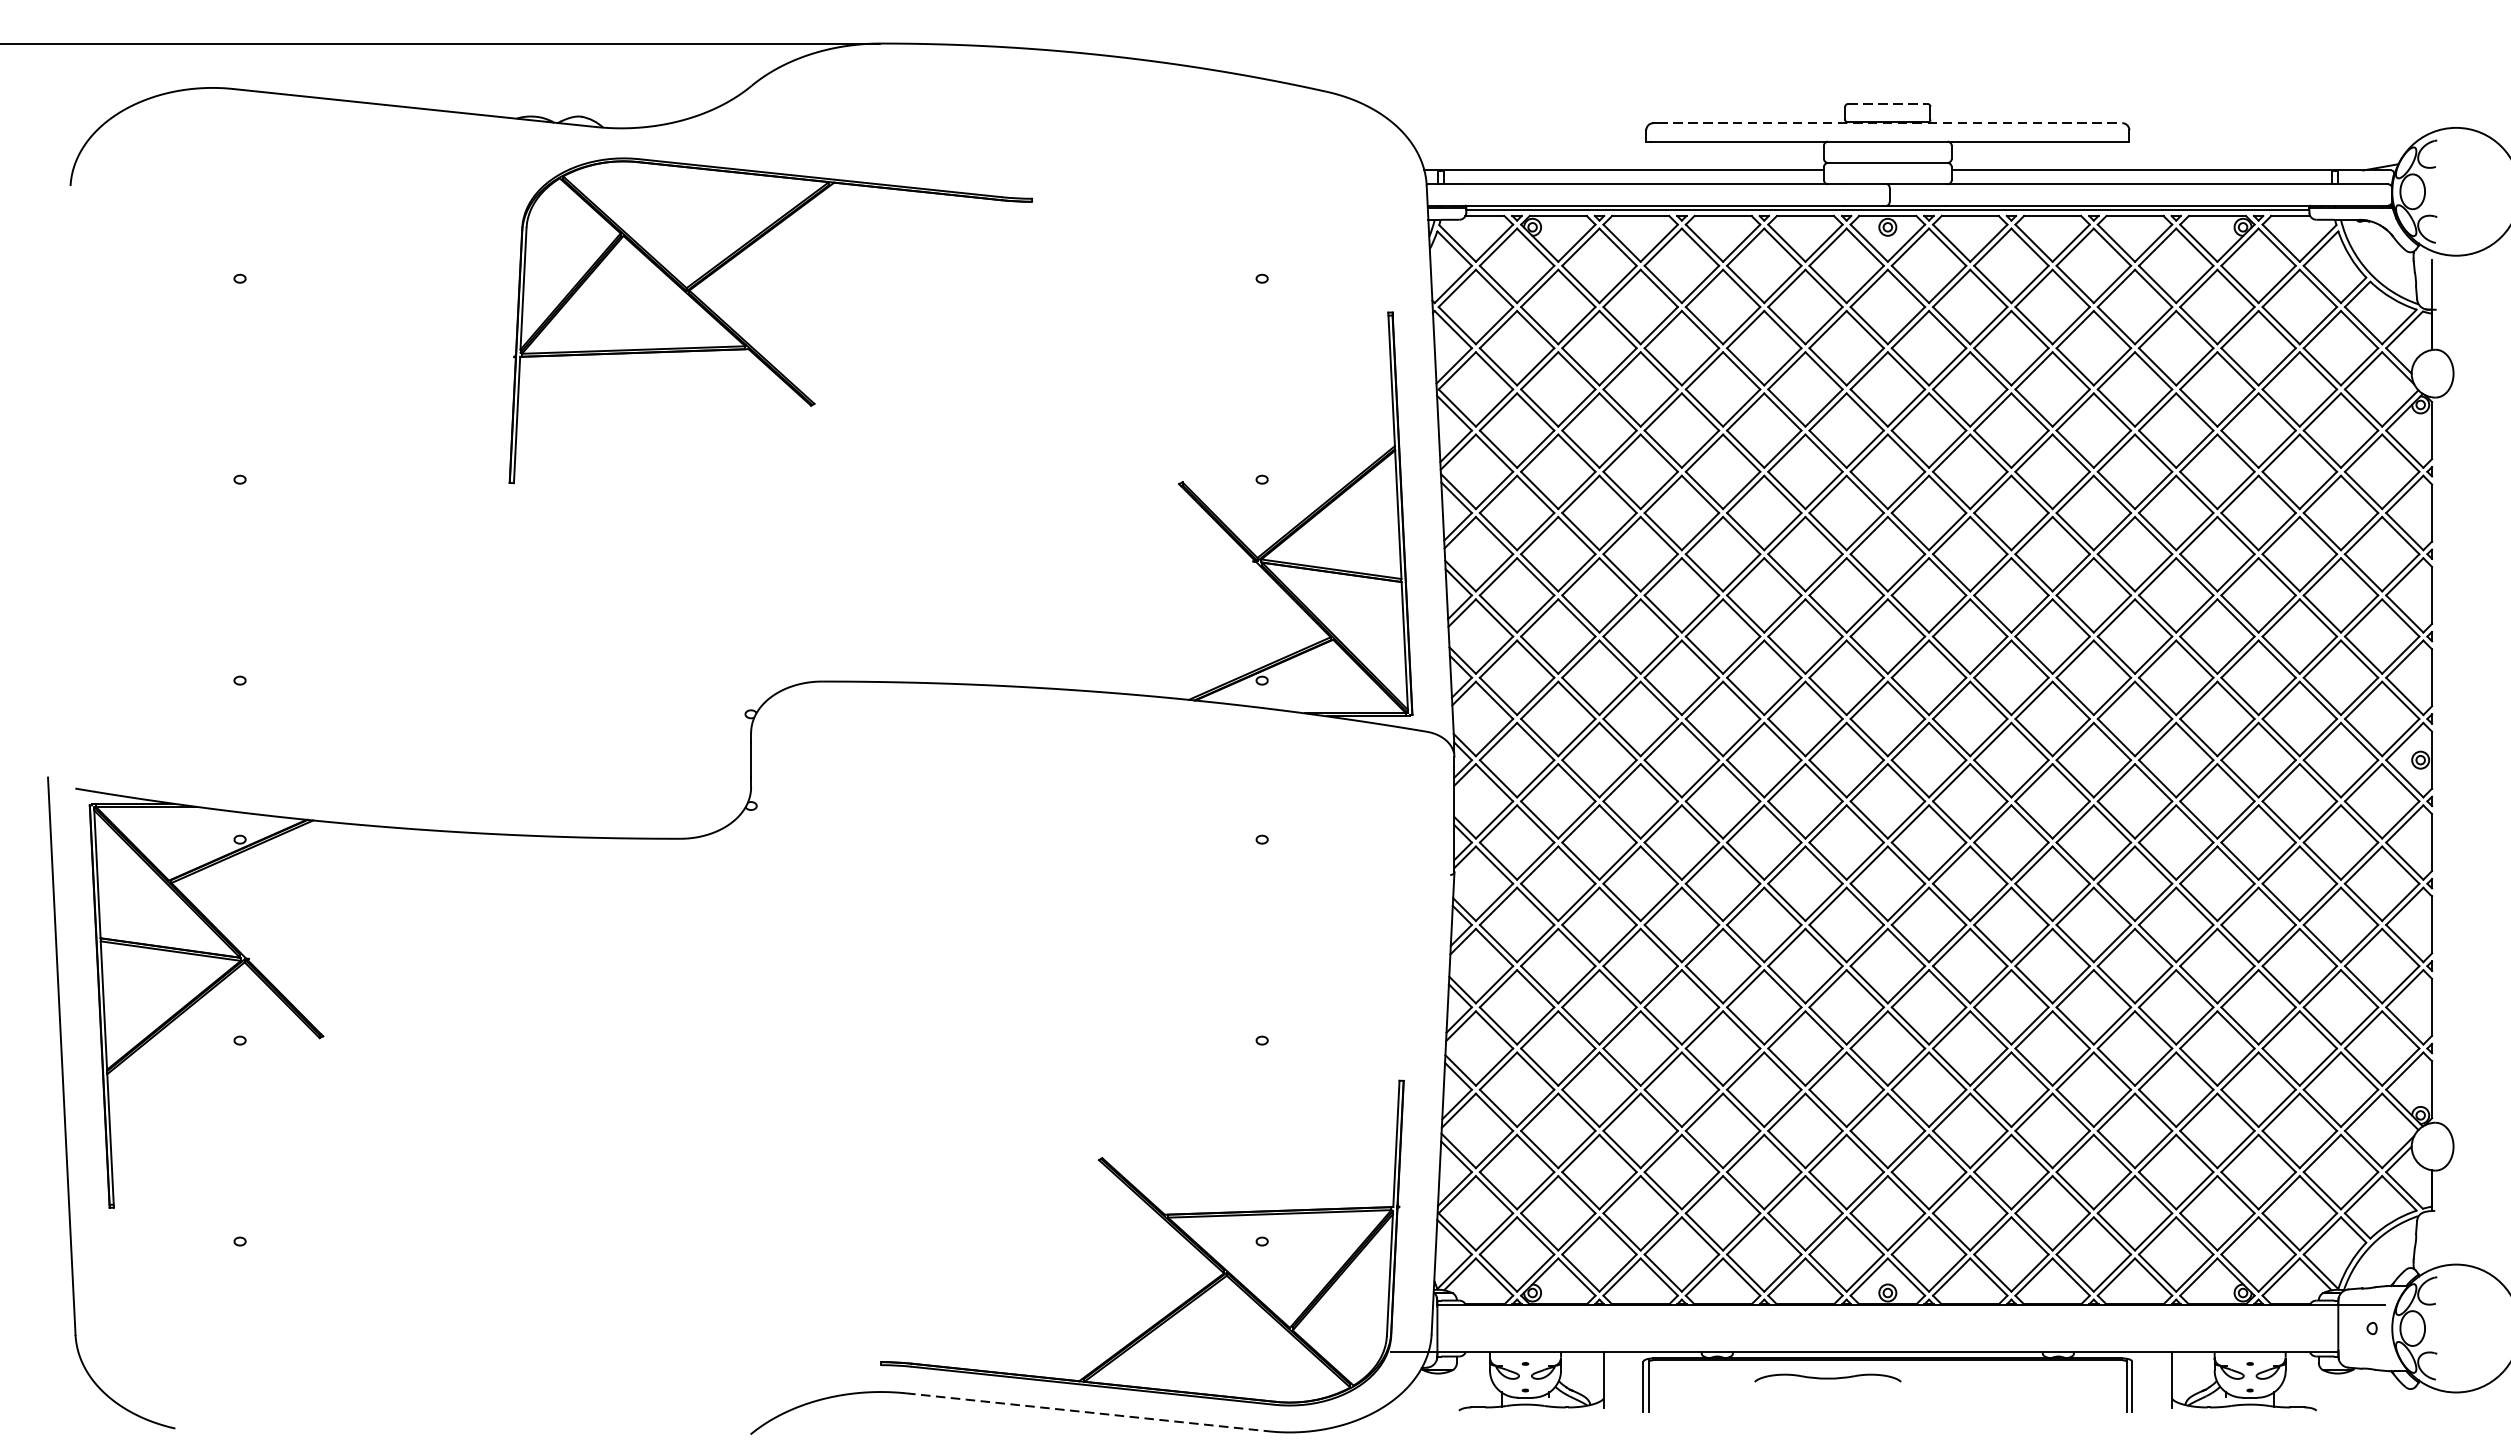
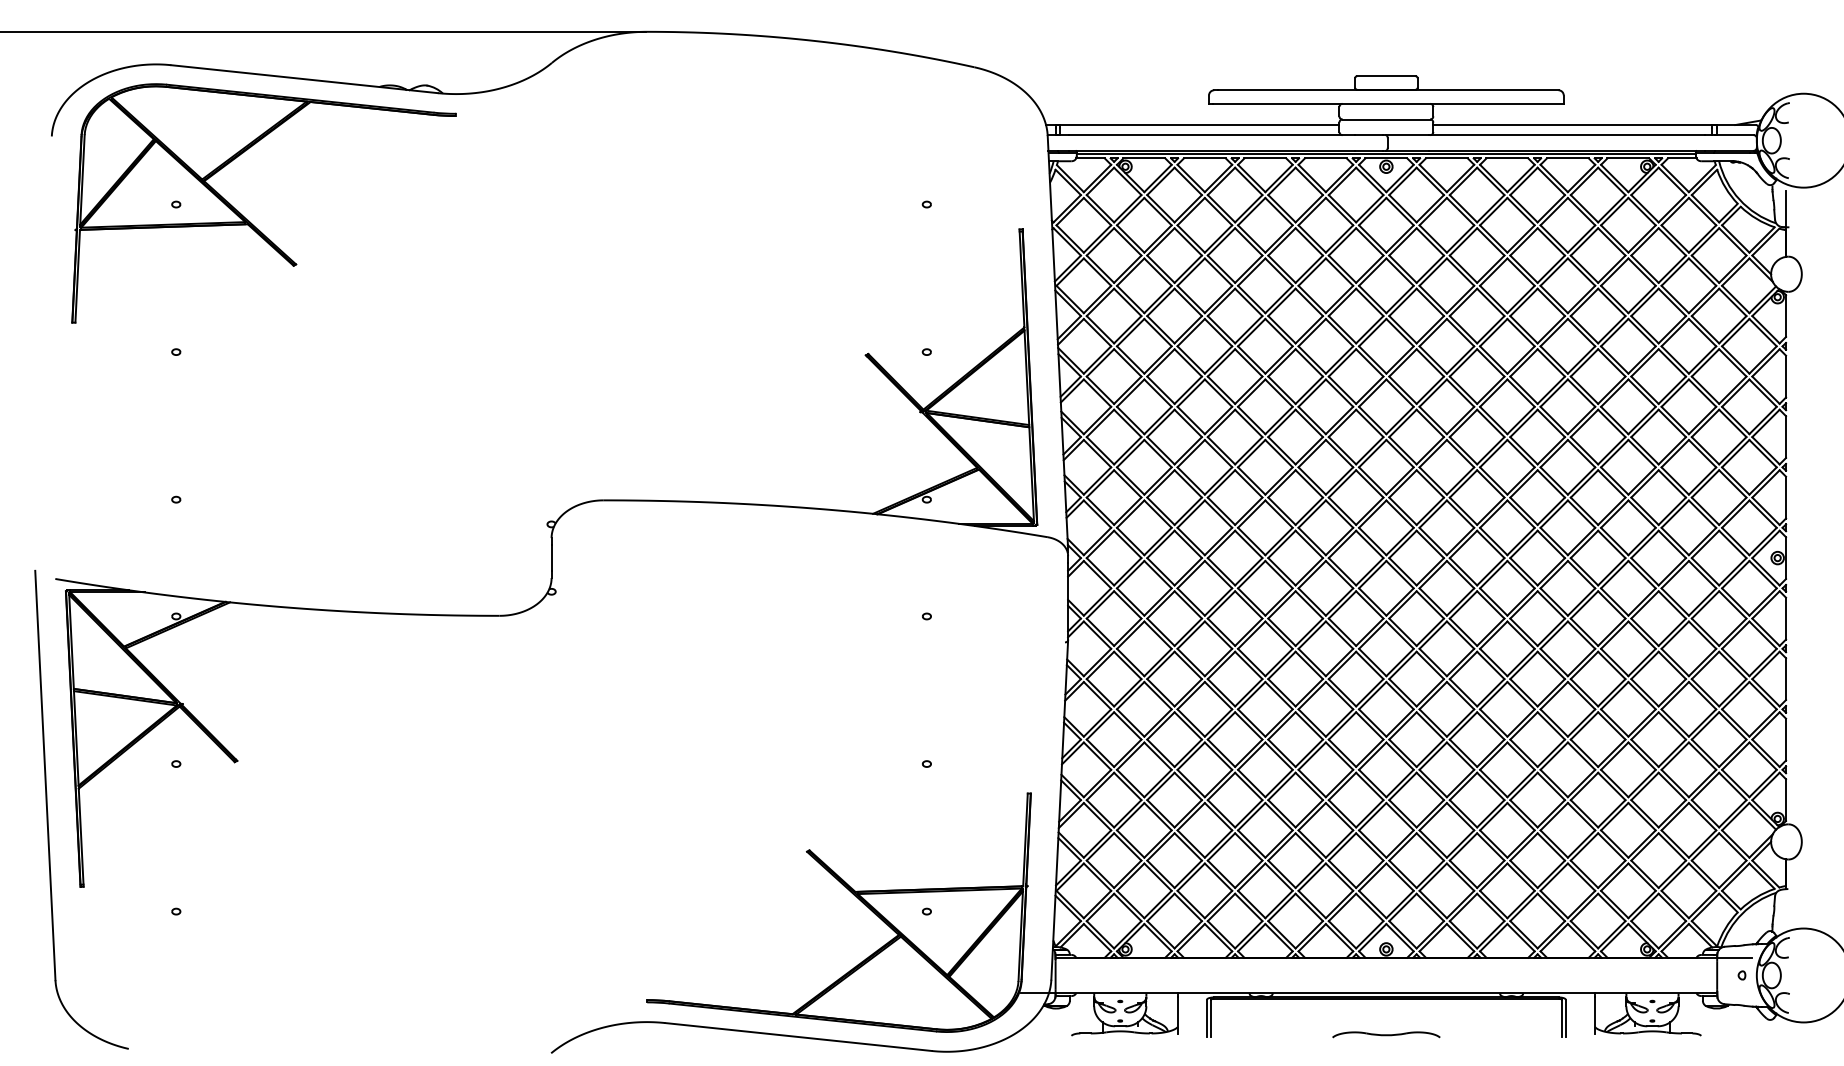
line: (1888, 104) -> (1386, 76), dashed -> solid
line: (1890, 123) -> (1388, 90), dashed -> solid
part: (750, 344) -> (249, 220), moved
part: (1828, 1377) -> (1386, 1034), moved
line: (1087, 1412) -> (798, 1037), dashed -> solid

